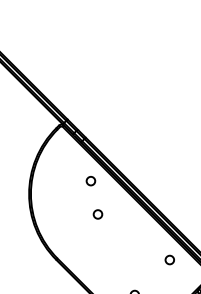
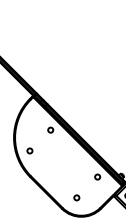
circle: (97, 213) -> (29, 150), moved

